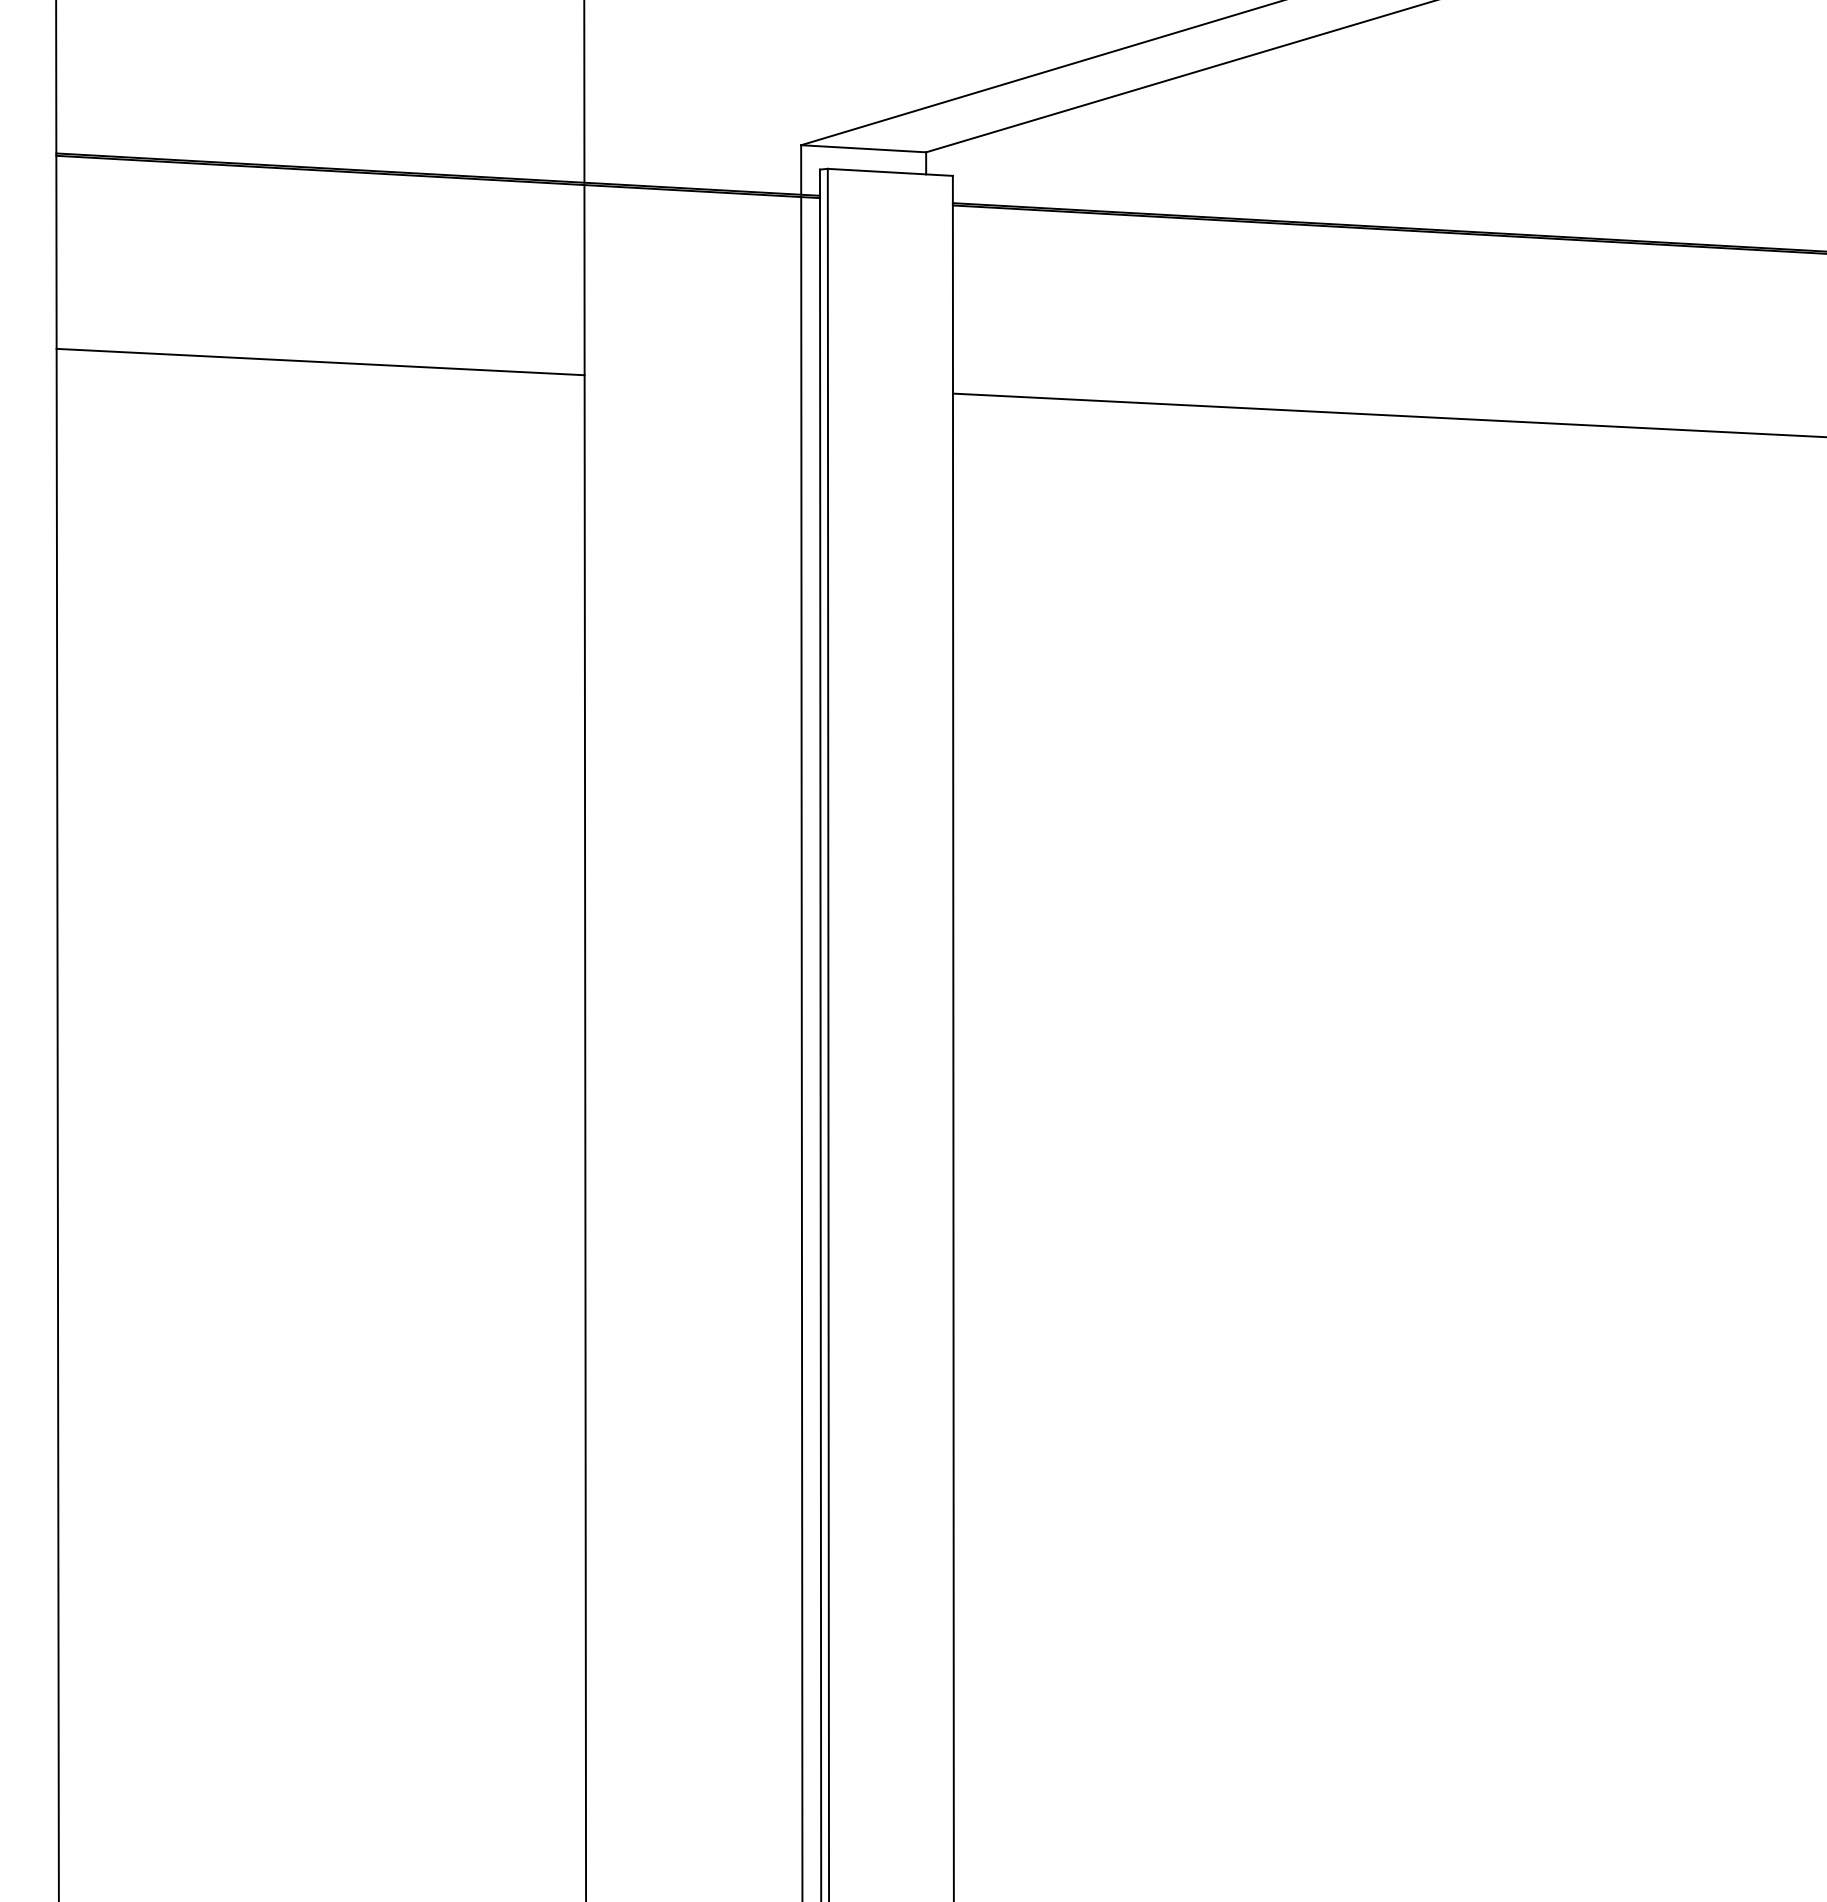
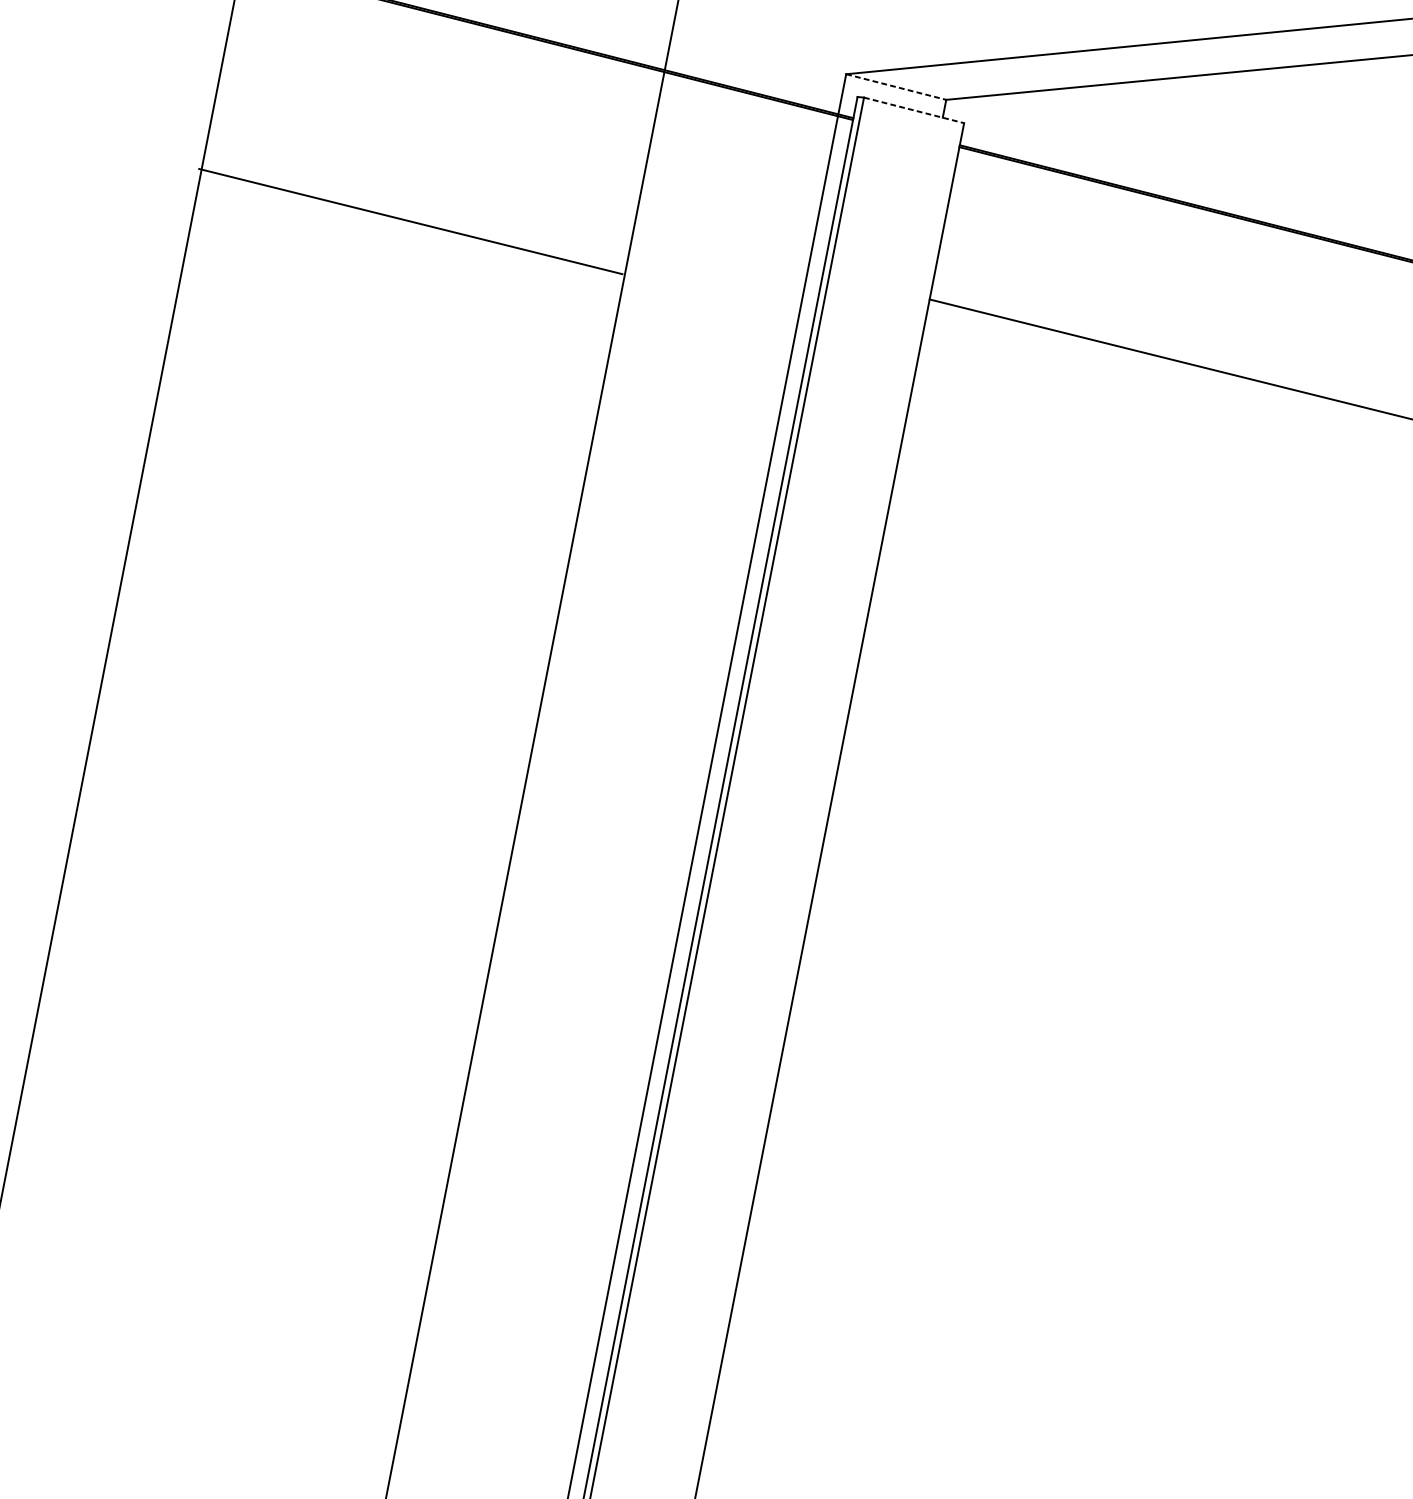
line: (863, 148) -> (896, 86), solid -> dashed
line: (890, 172) -> (914, 110), solid -> dashed
line: (320, 361) -> (410, 221), moved

